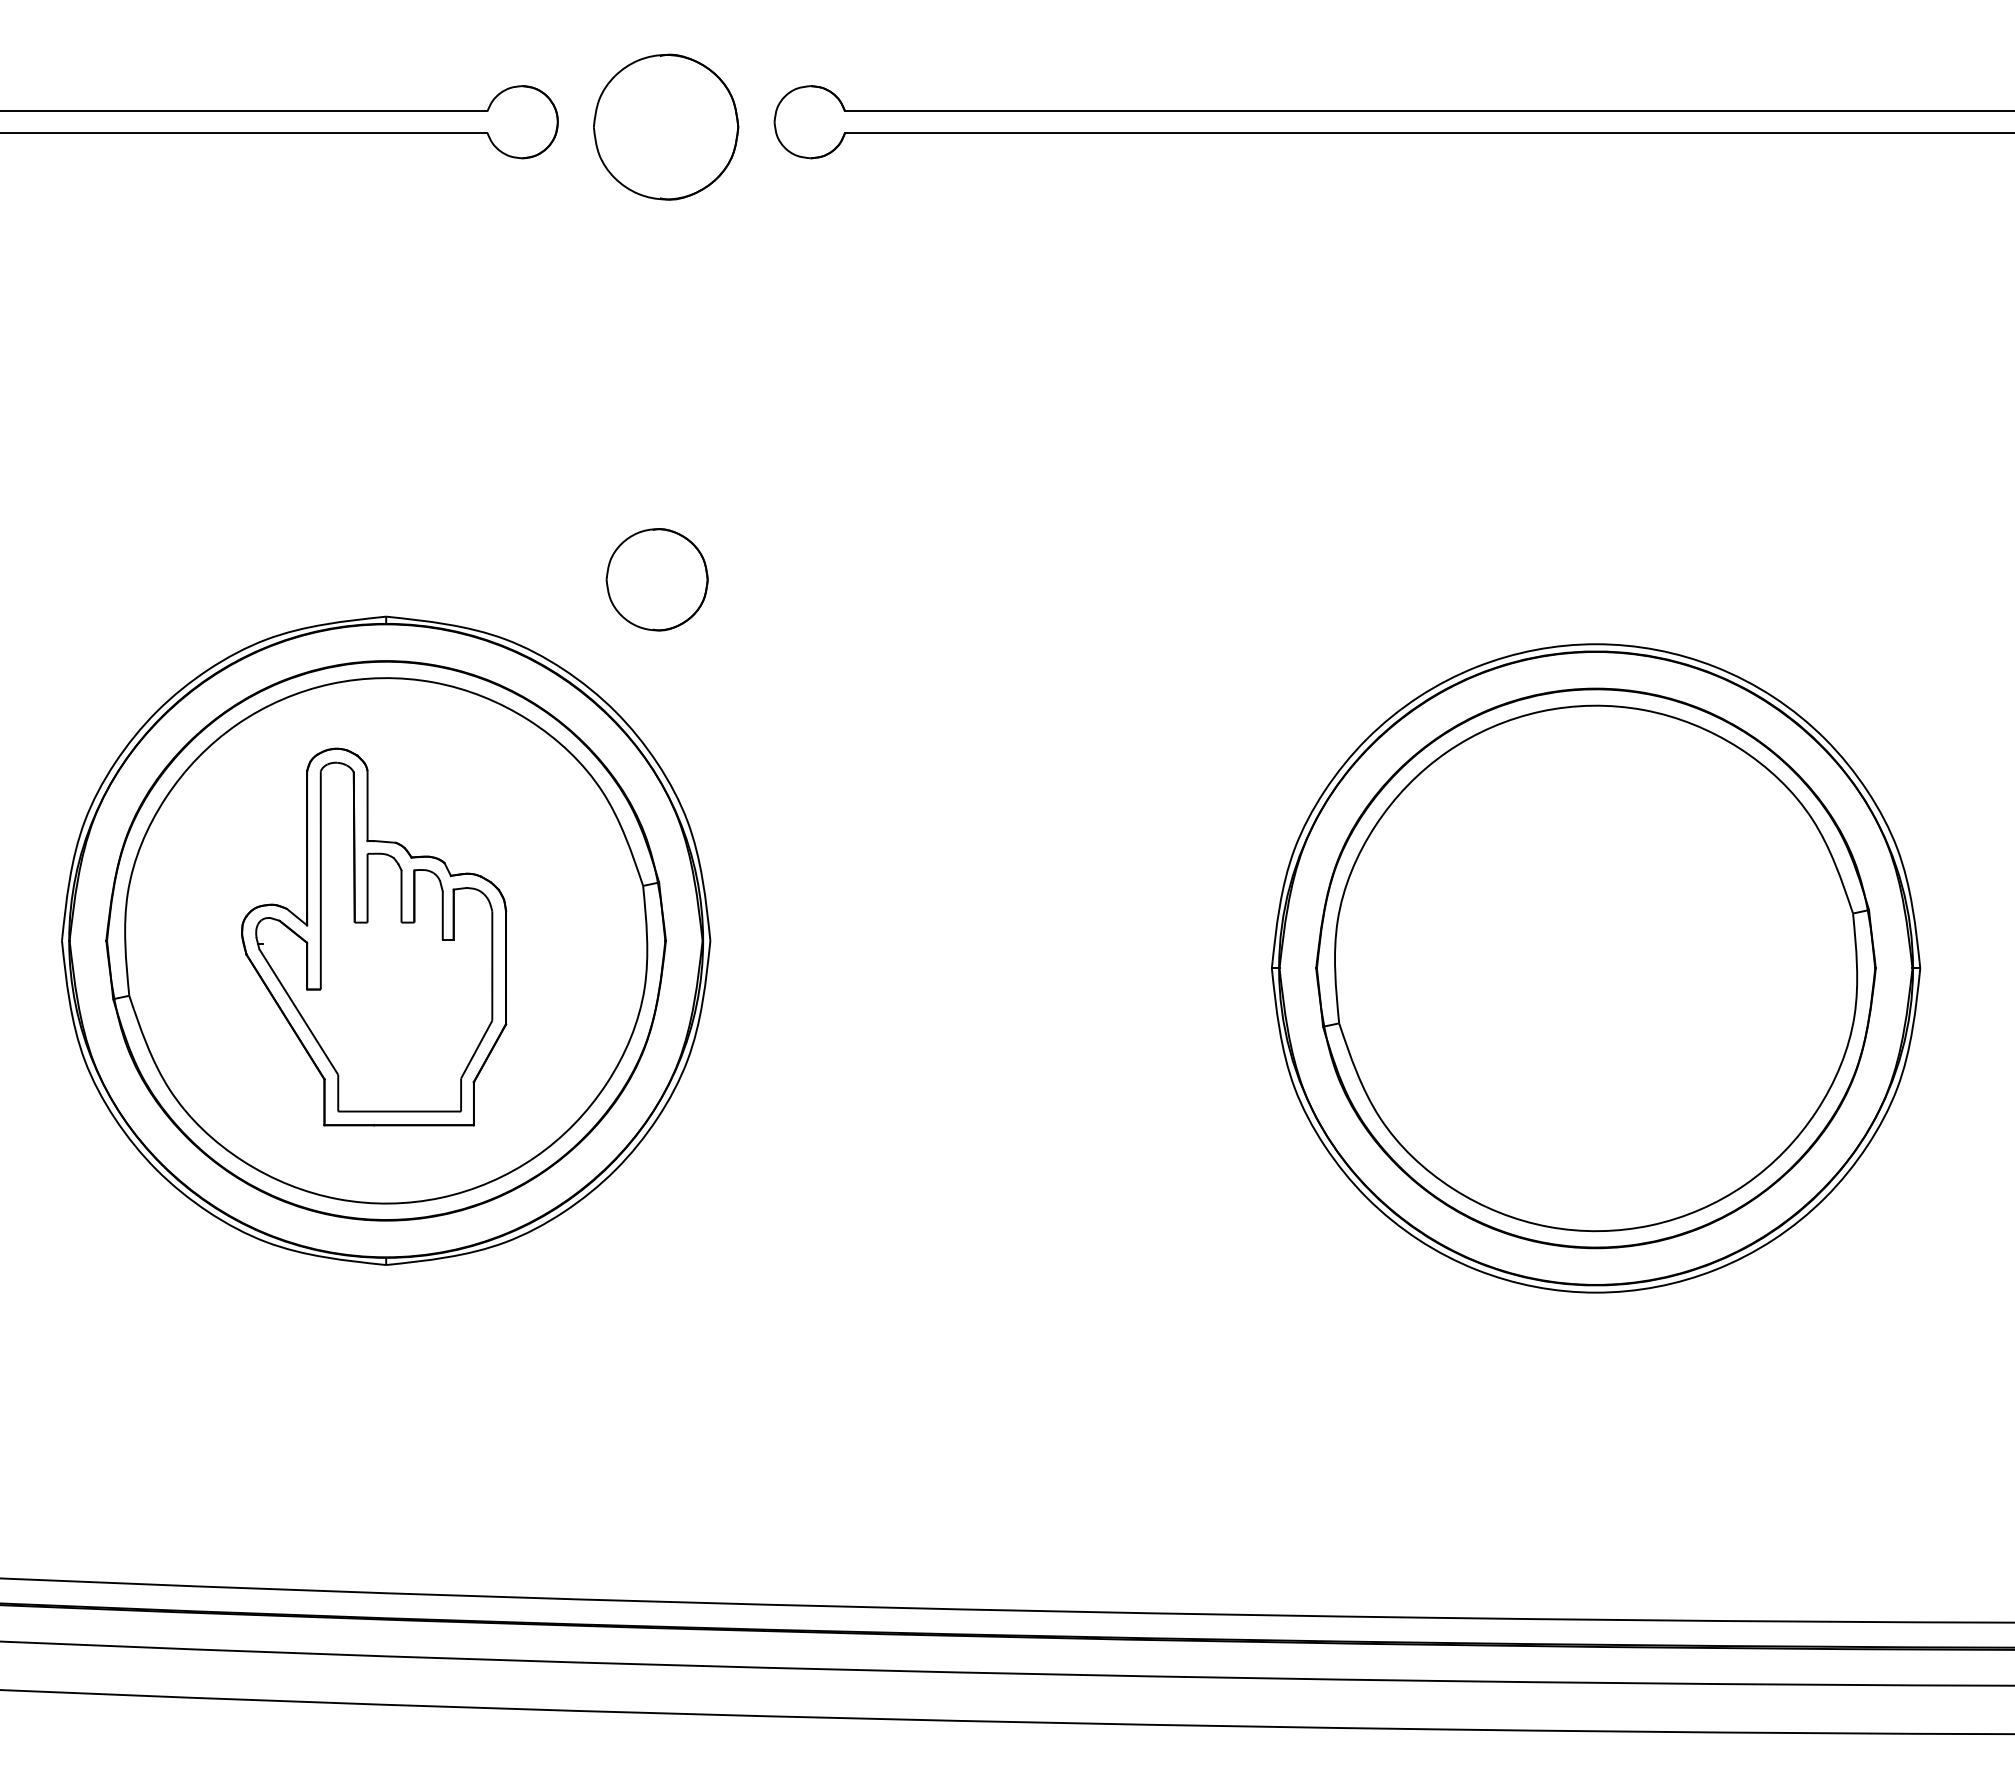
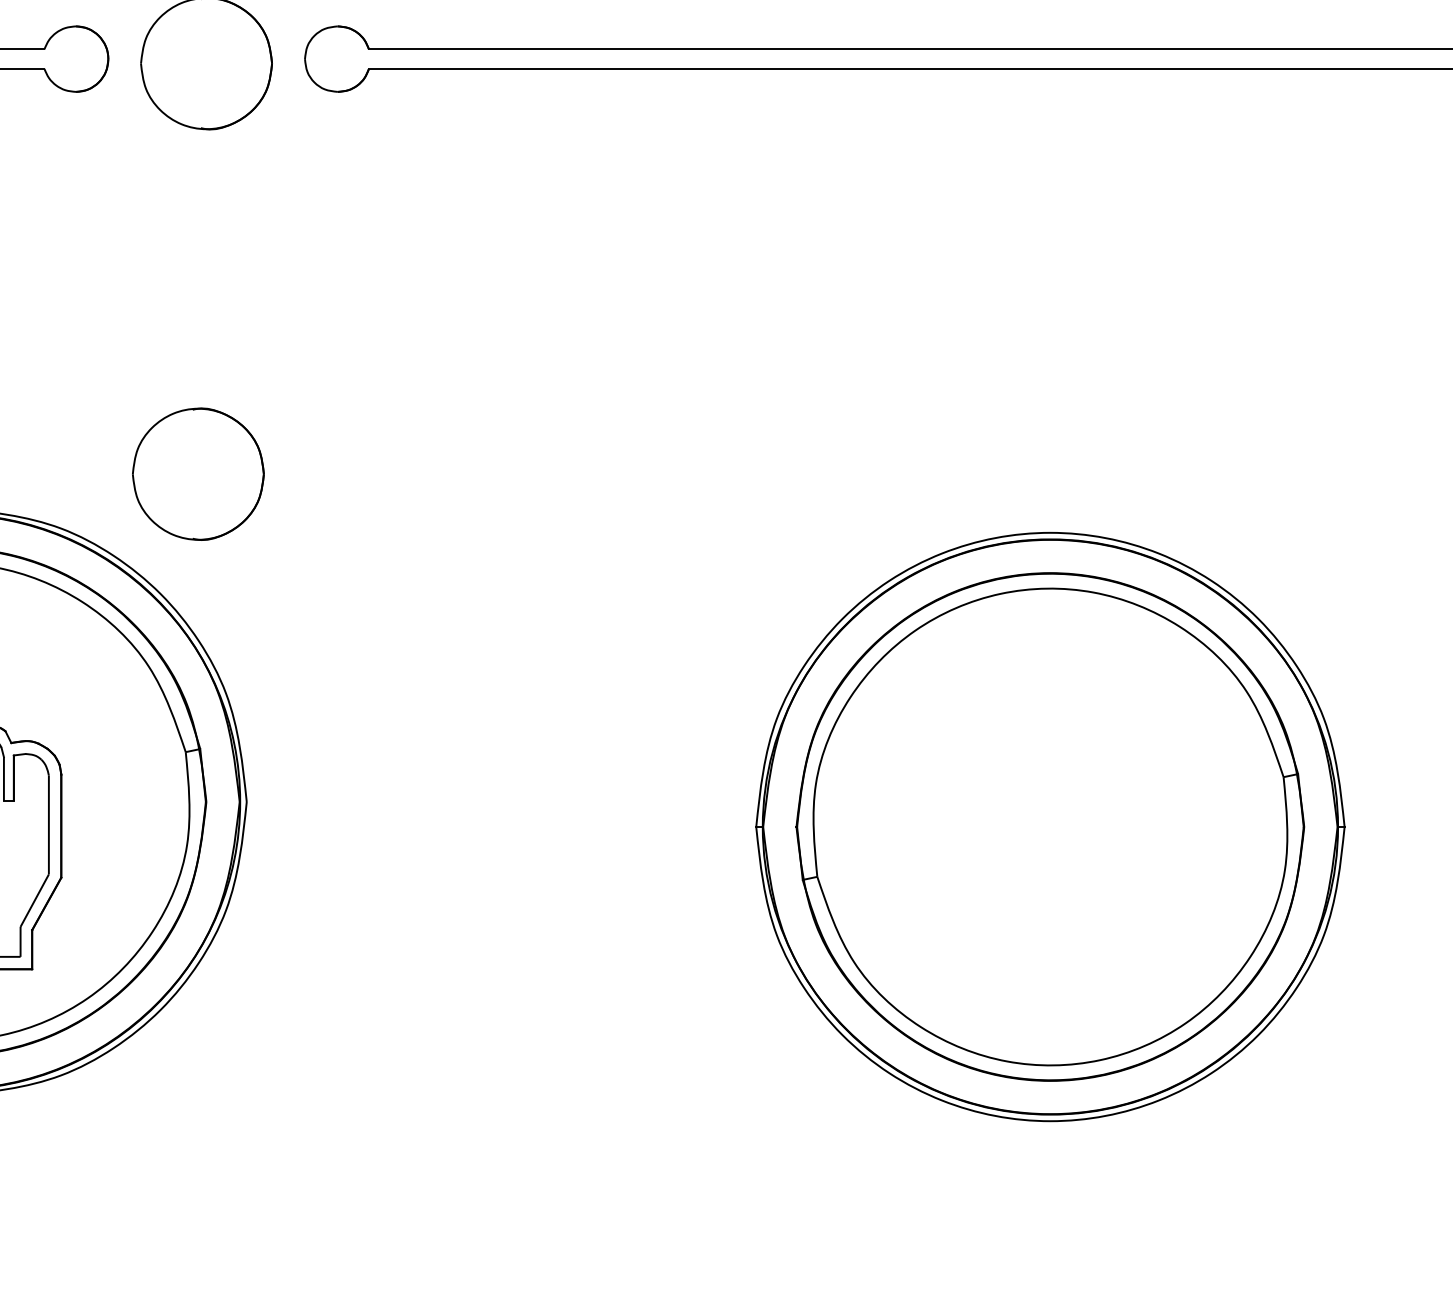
part: (657, 579) -> (198, 474), size x1.43

